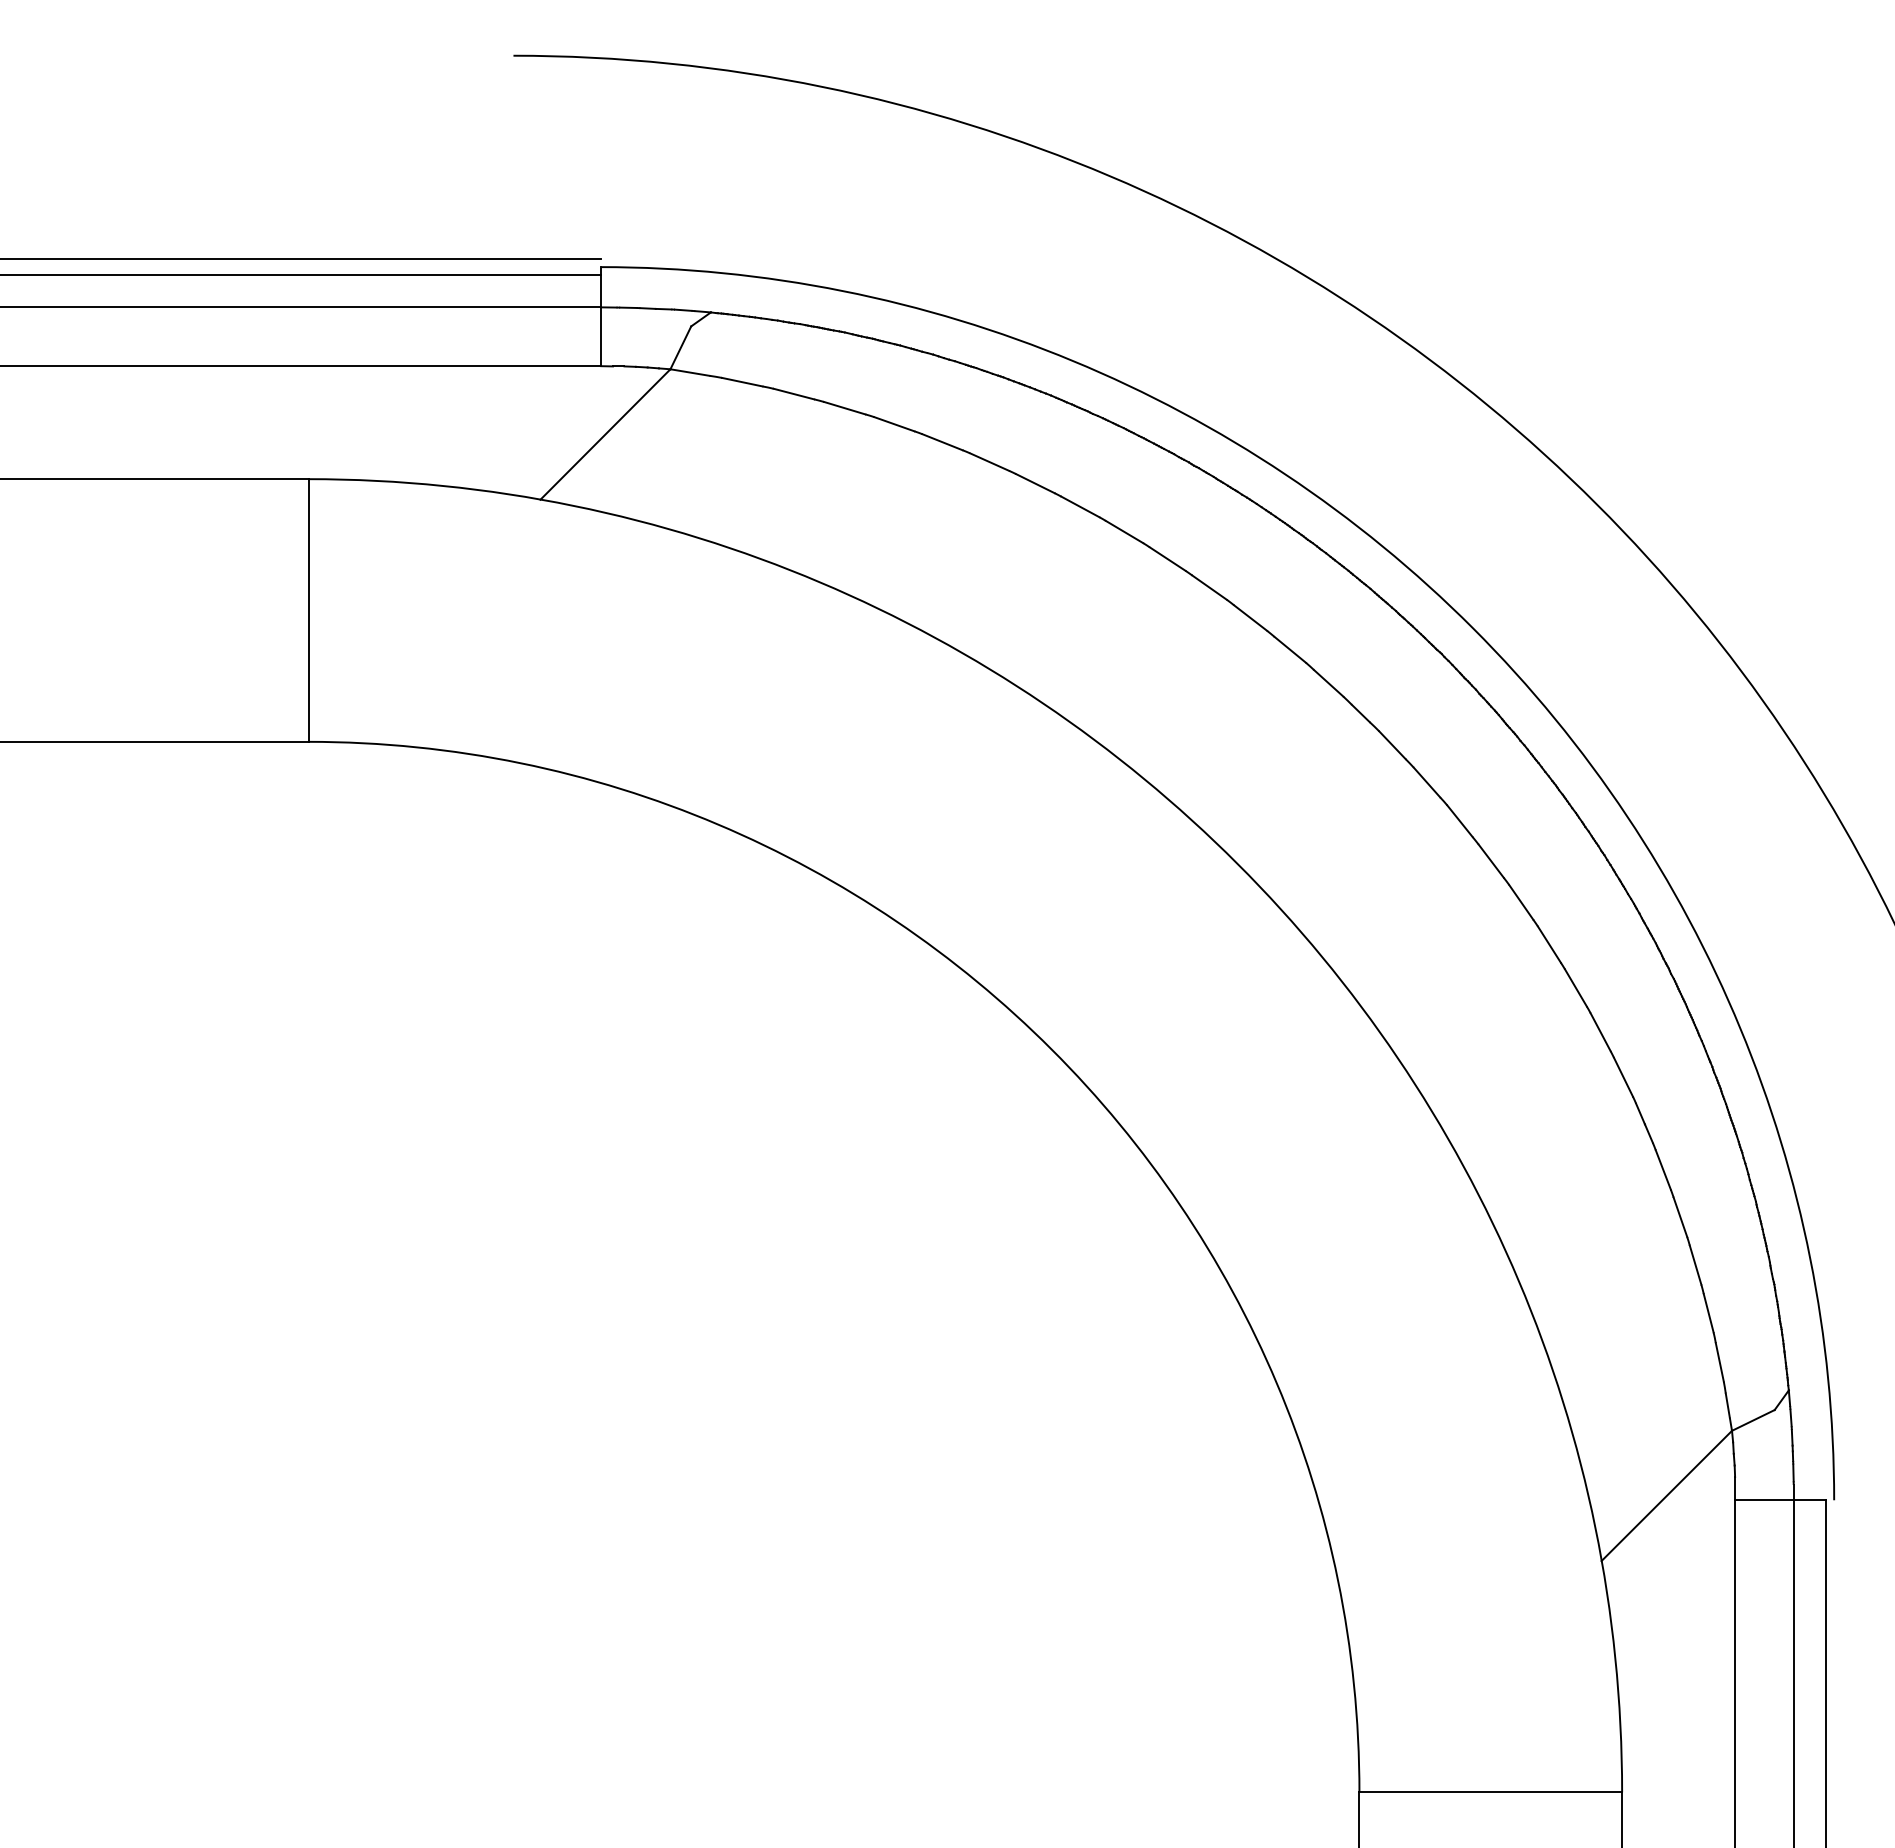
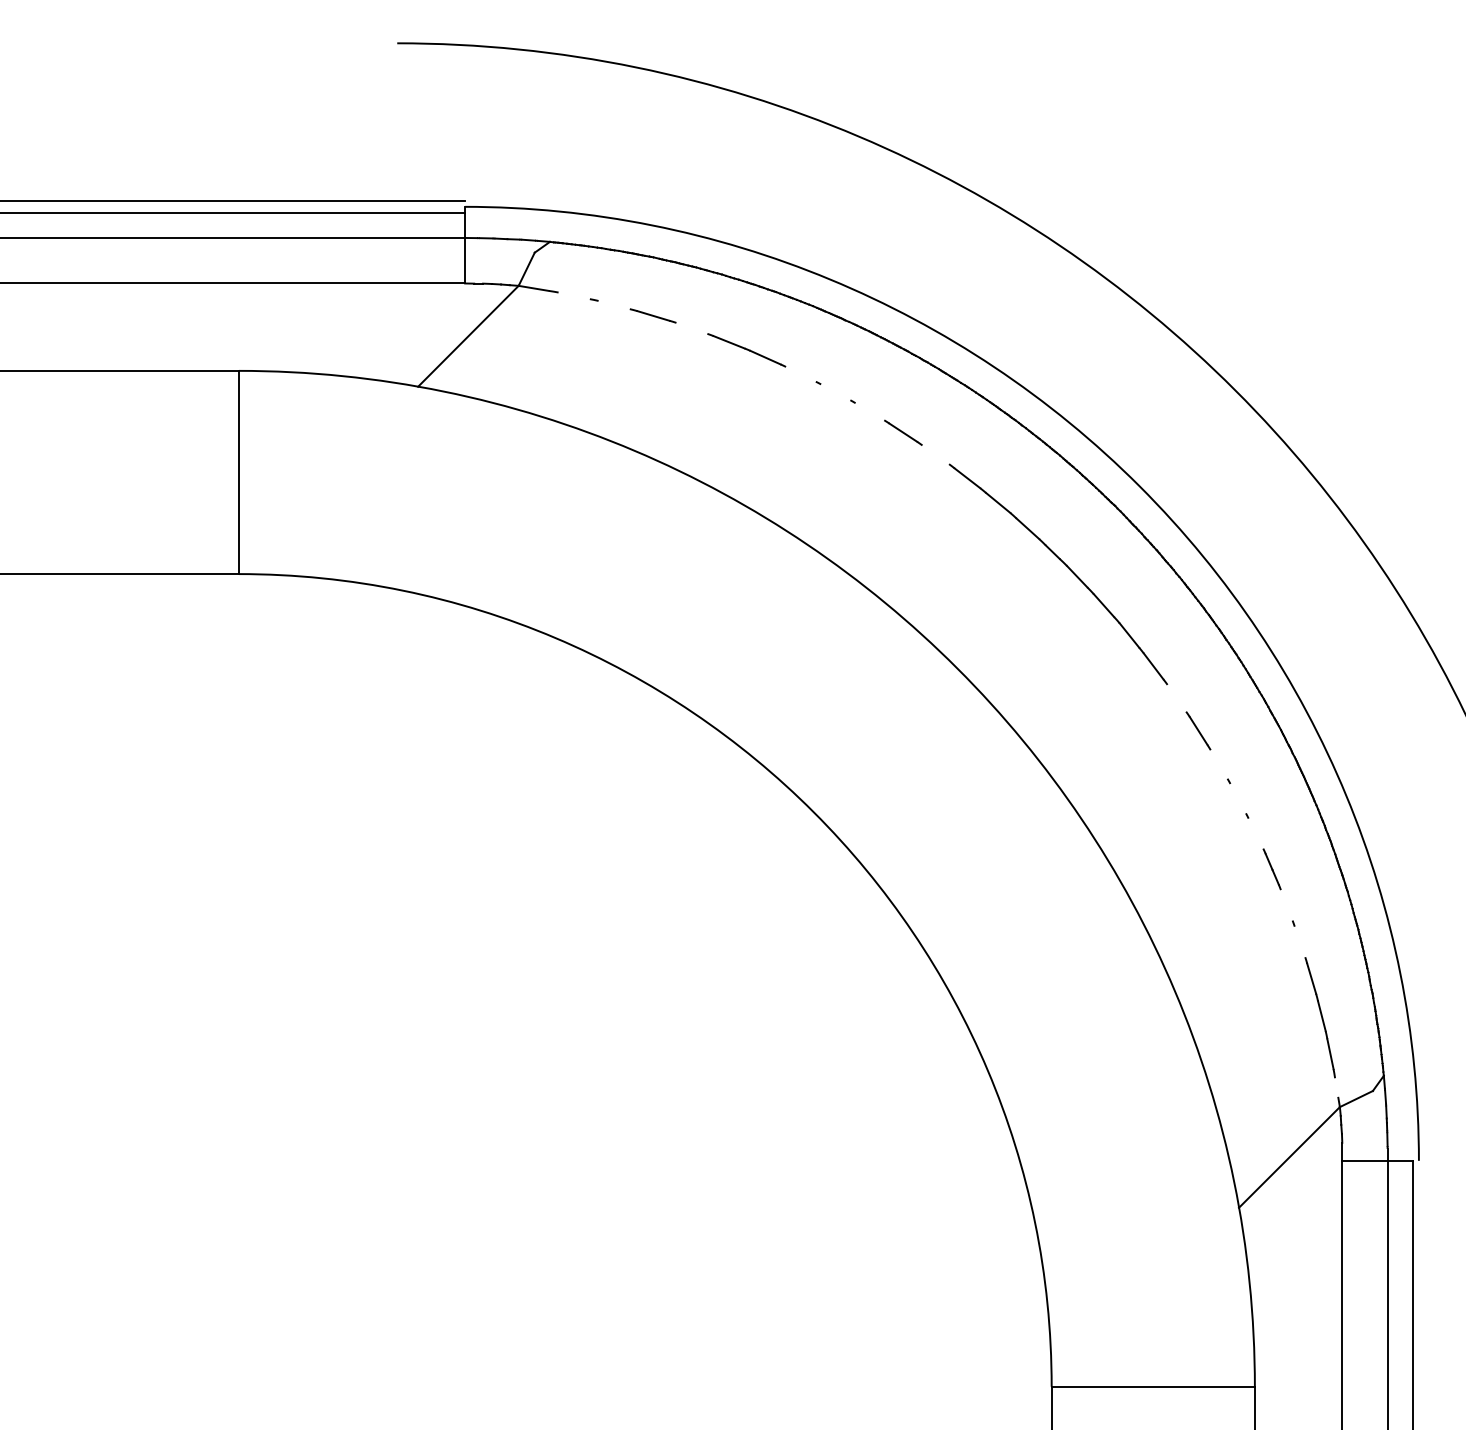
line: (742, 381) -> (574, 295), removed
line: (793, 393) -> (613, 304), removed
line: (894, 424) -> (691, 328), removed
line: (1035, 483) -> (801, 374), removed
line: (1080, 506) -> (835, 392), removed
line: (1124, 531) -> (869, 411), removed
line: (1209, 587) -> (935, 454), removed
line: (1521, 902) -> (1177, 698), removed
line: (1575, 987) -> (1218, 764), removed
line: (1600, 1032) -> (1238, 798), removed
line: (1623, 1076) -> (1255, 832), removed
line: (1662, 1169) -> (1286, 904), removed
line: (1680, 1217) -> (1300, 942), removed
line: (1727, 1405) -> (1336, 1087), removed

